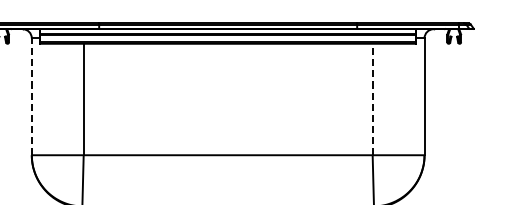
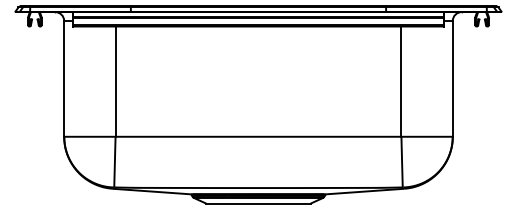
line: (32, 96) -> (64, 78), dashed -> solid
line: (372, 99) -> (401, 81), dashed -> solid

